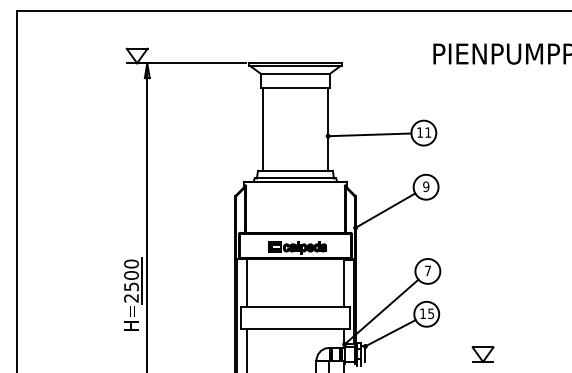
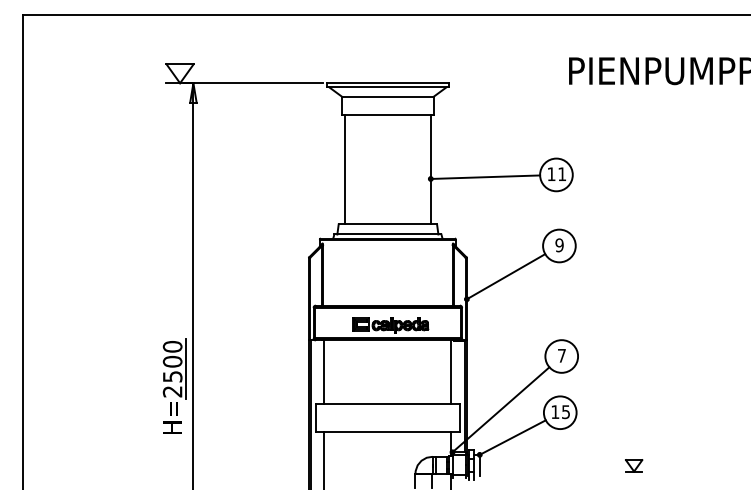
part: (482, 354) -> (633, 465), size x0.6

